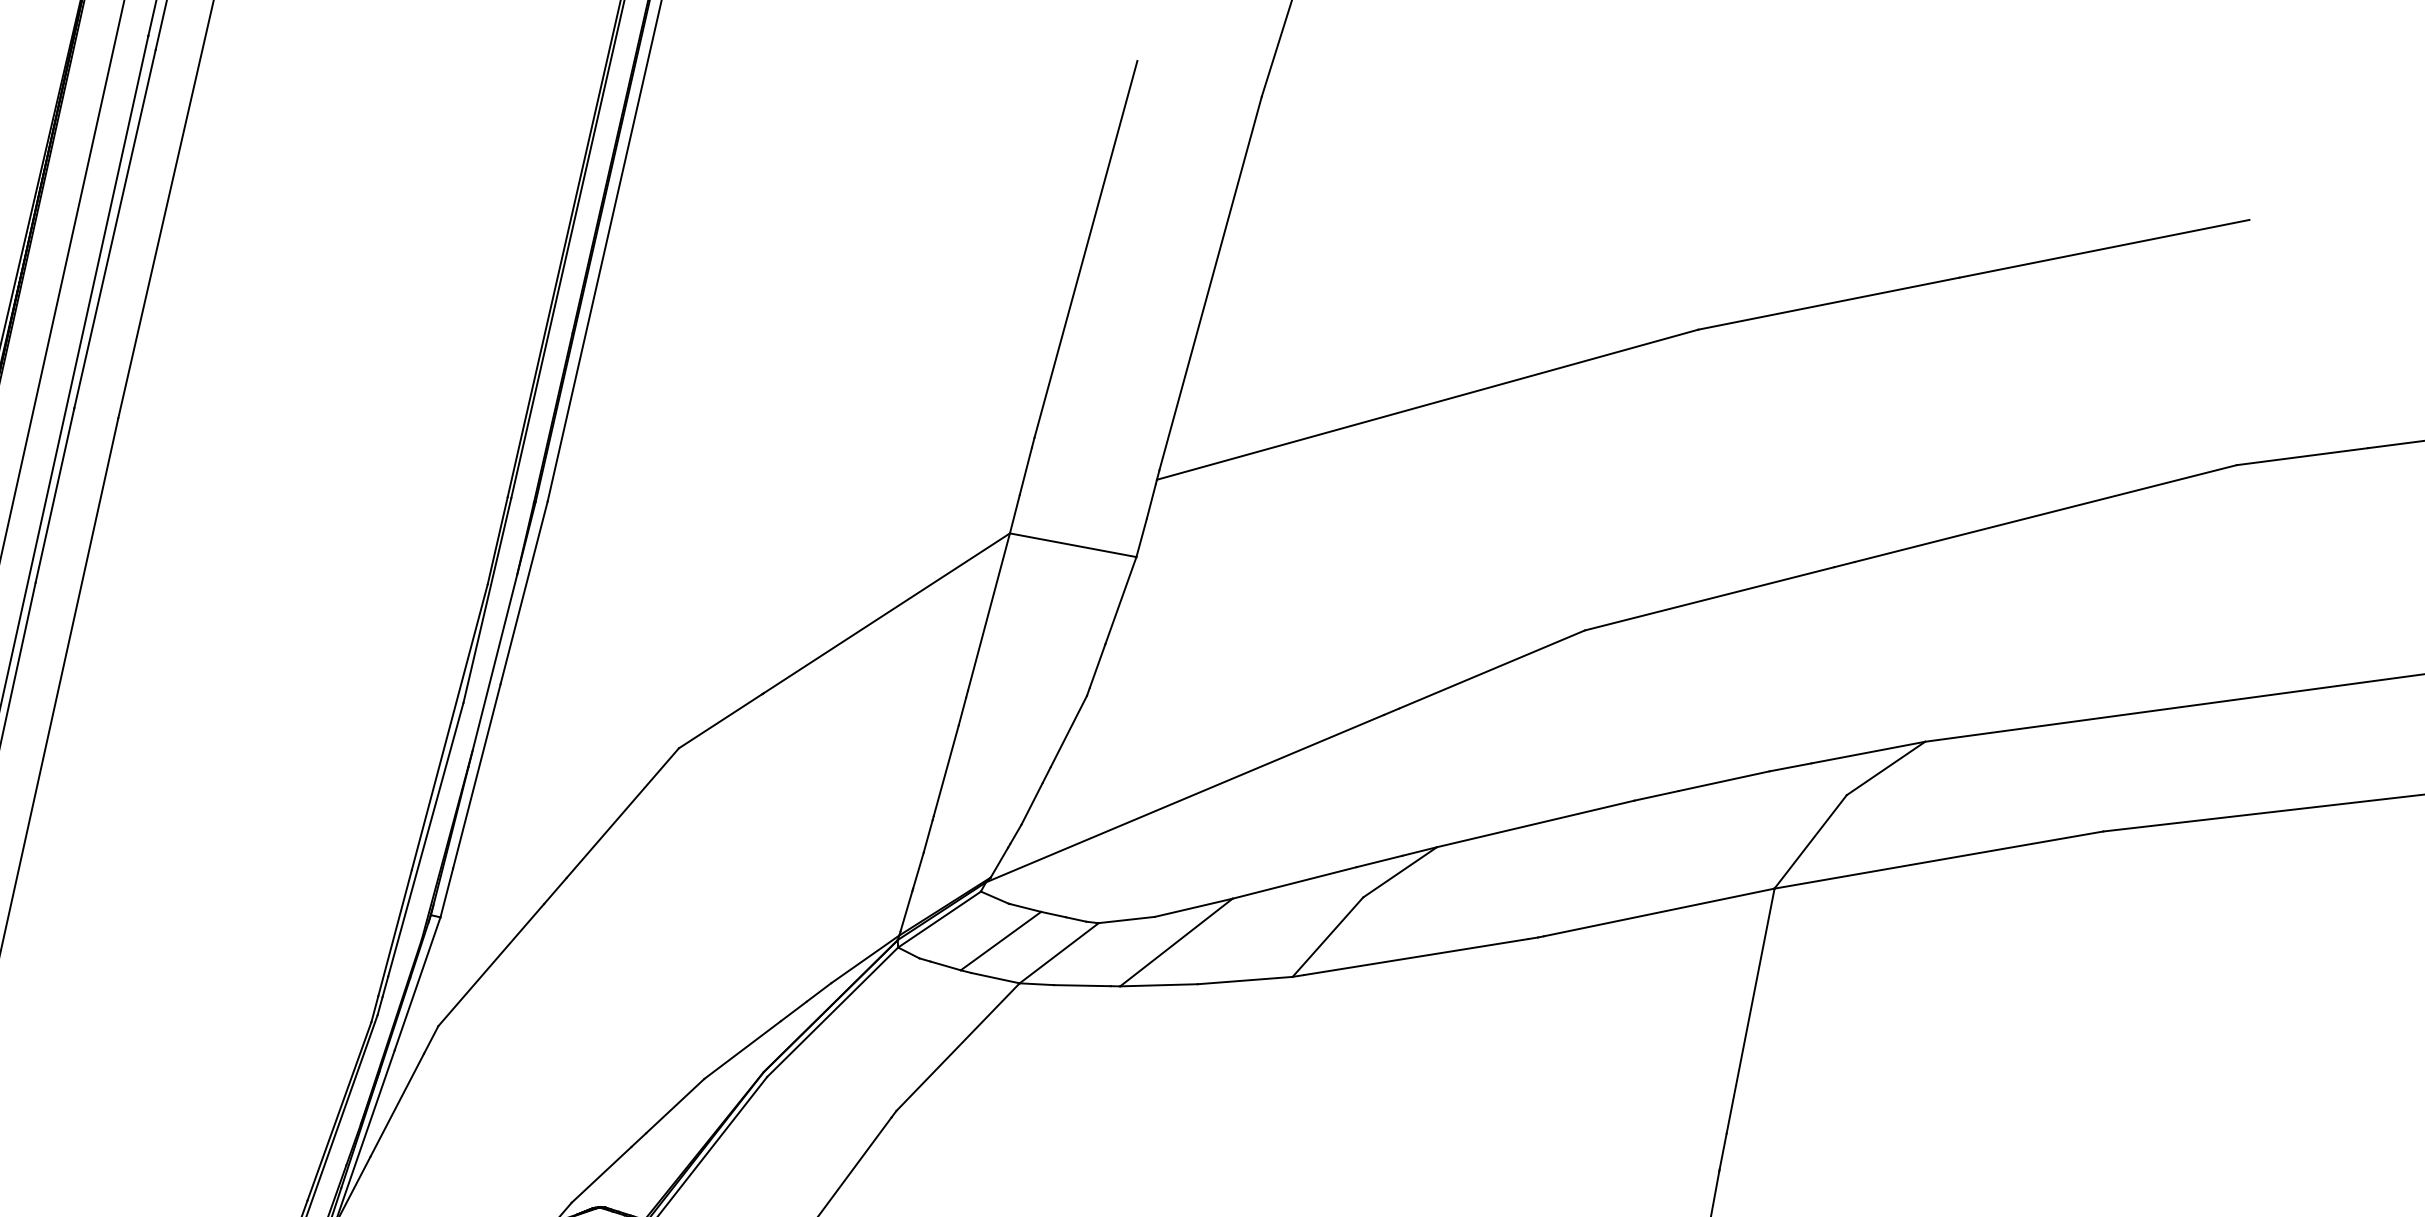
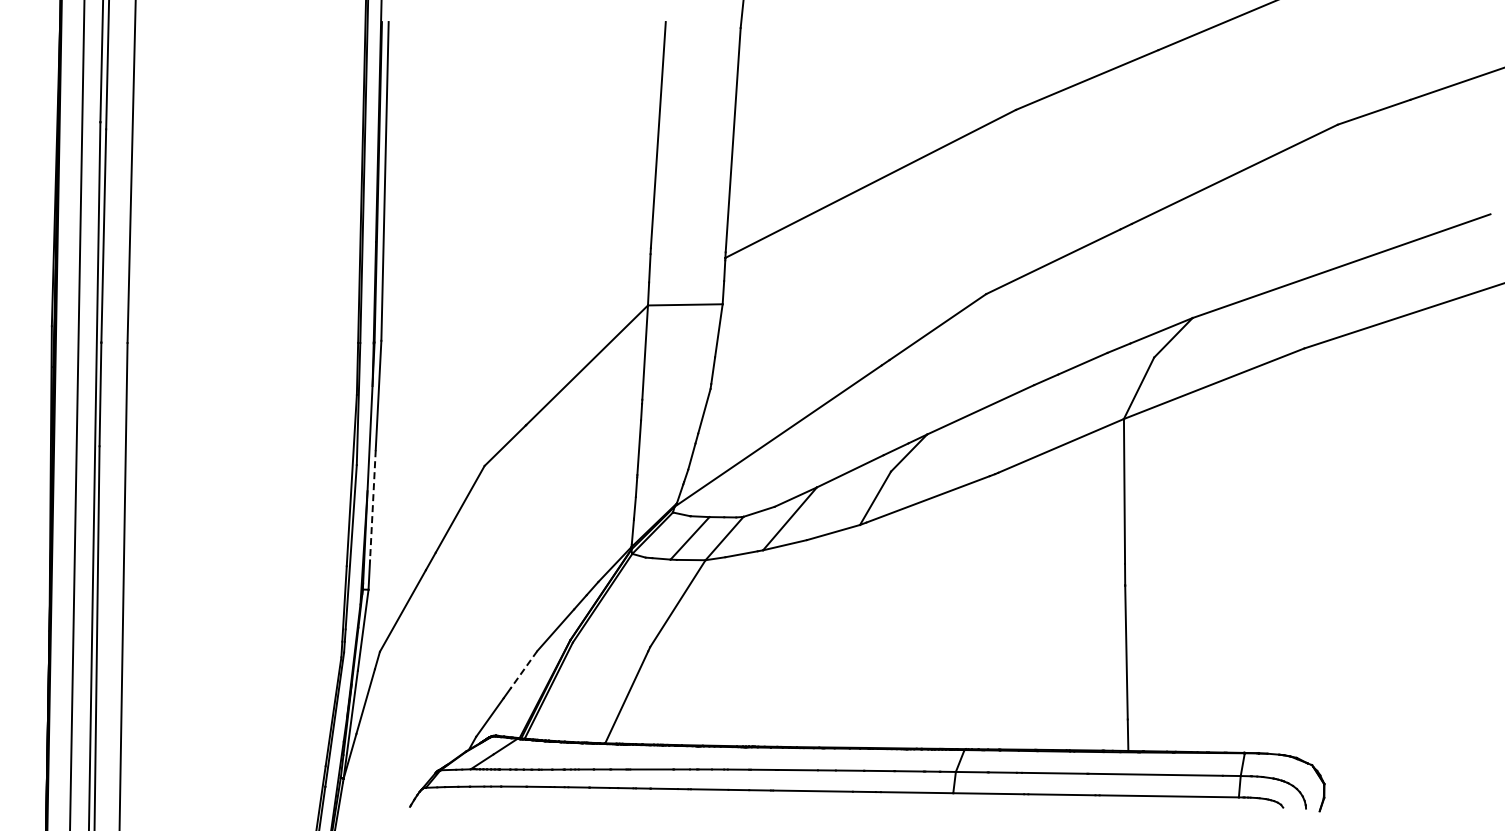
line: (476, 776) -> (372, 505), solid -> dashed
line: (674, 1106) -> (523, 670), solid -> dashed

